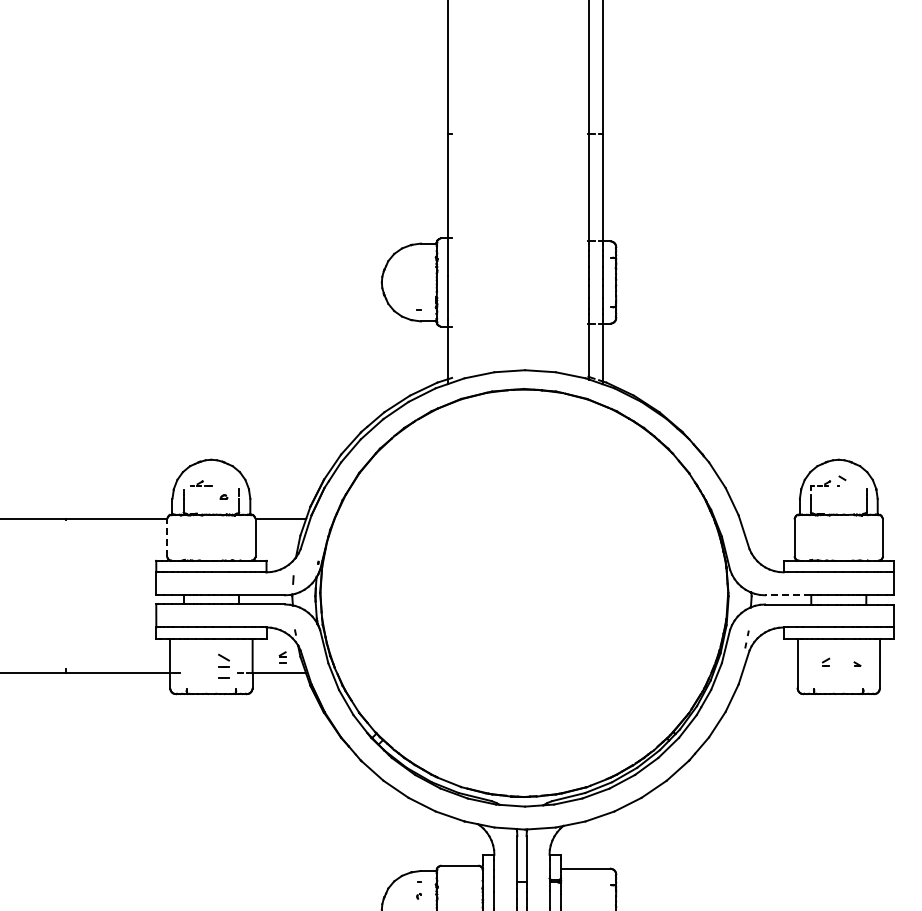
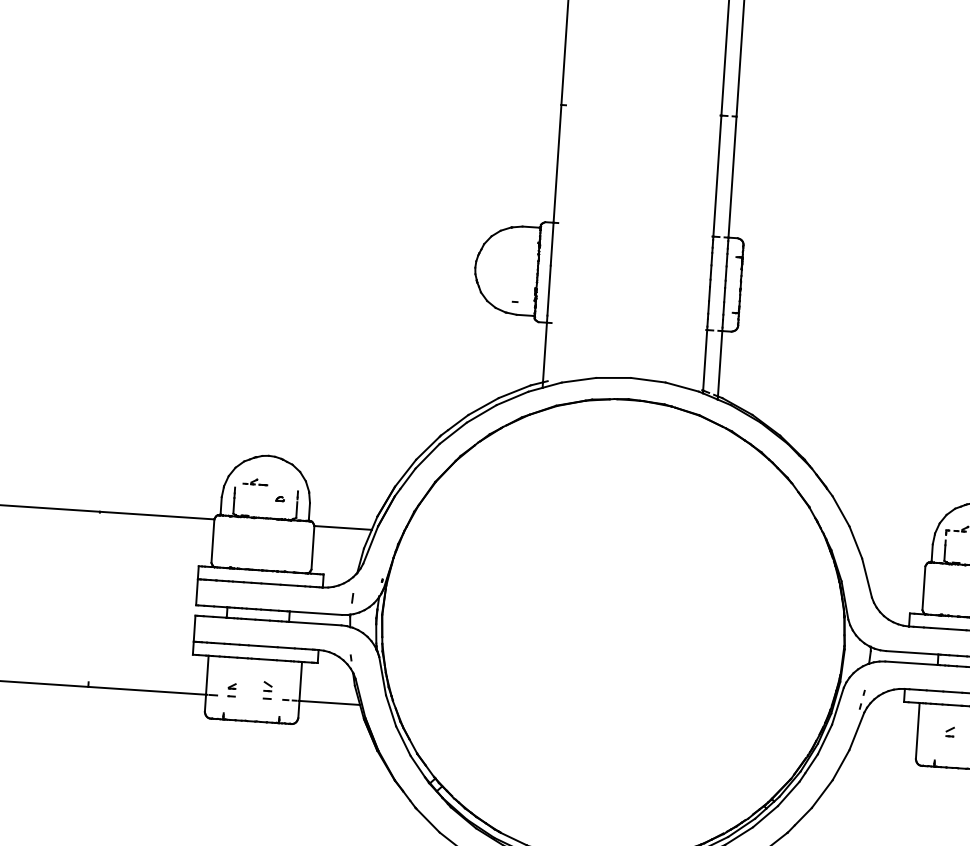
line: (167, 537) -> (213, 540), dashed -> solid
line: (787, 595) -> (911, 653), dashed -> solid
part: (282, 657) -> (231, 689), moved
part: (224, 665) -> (268, 689), size x0.62

